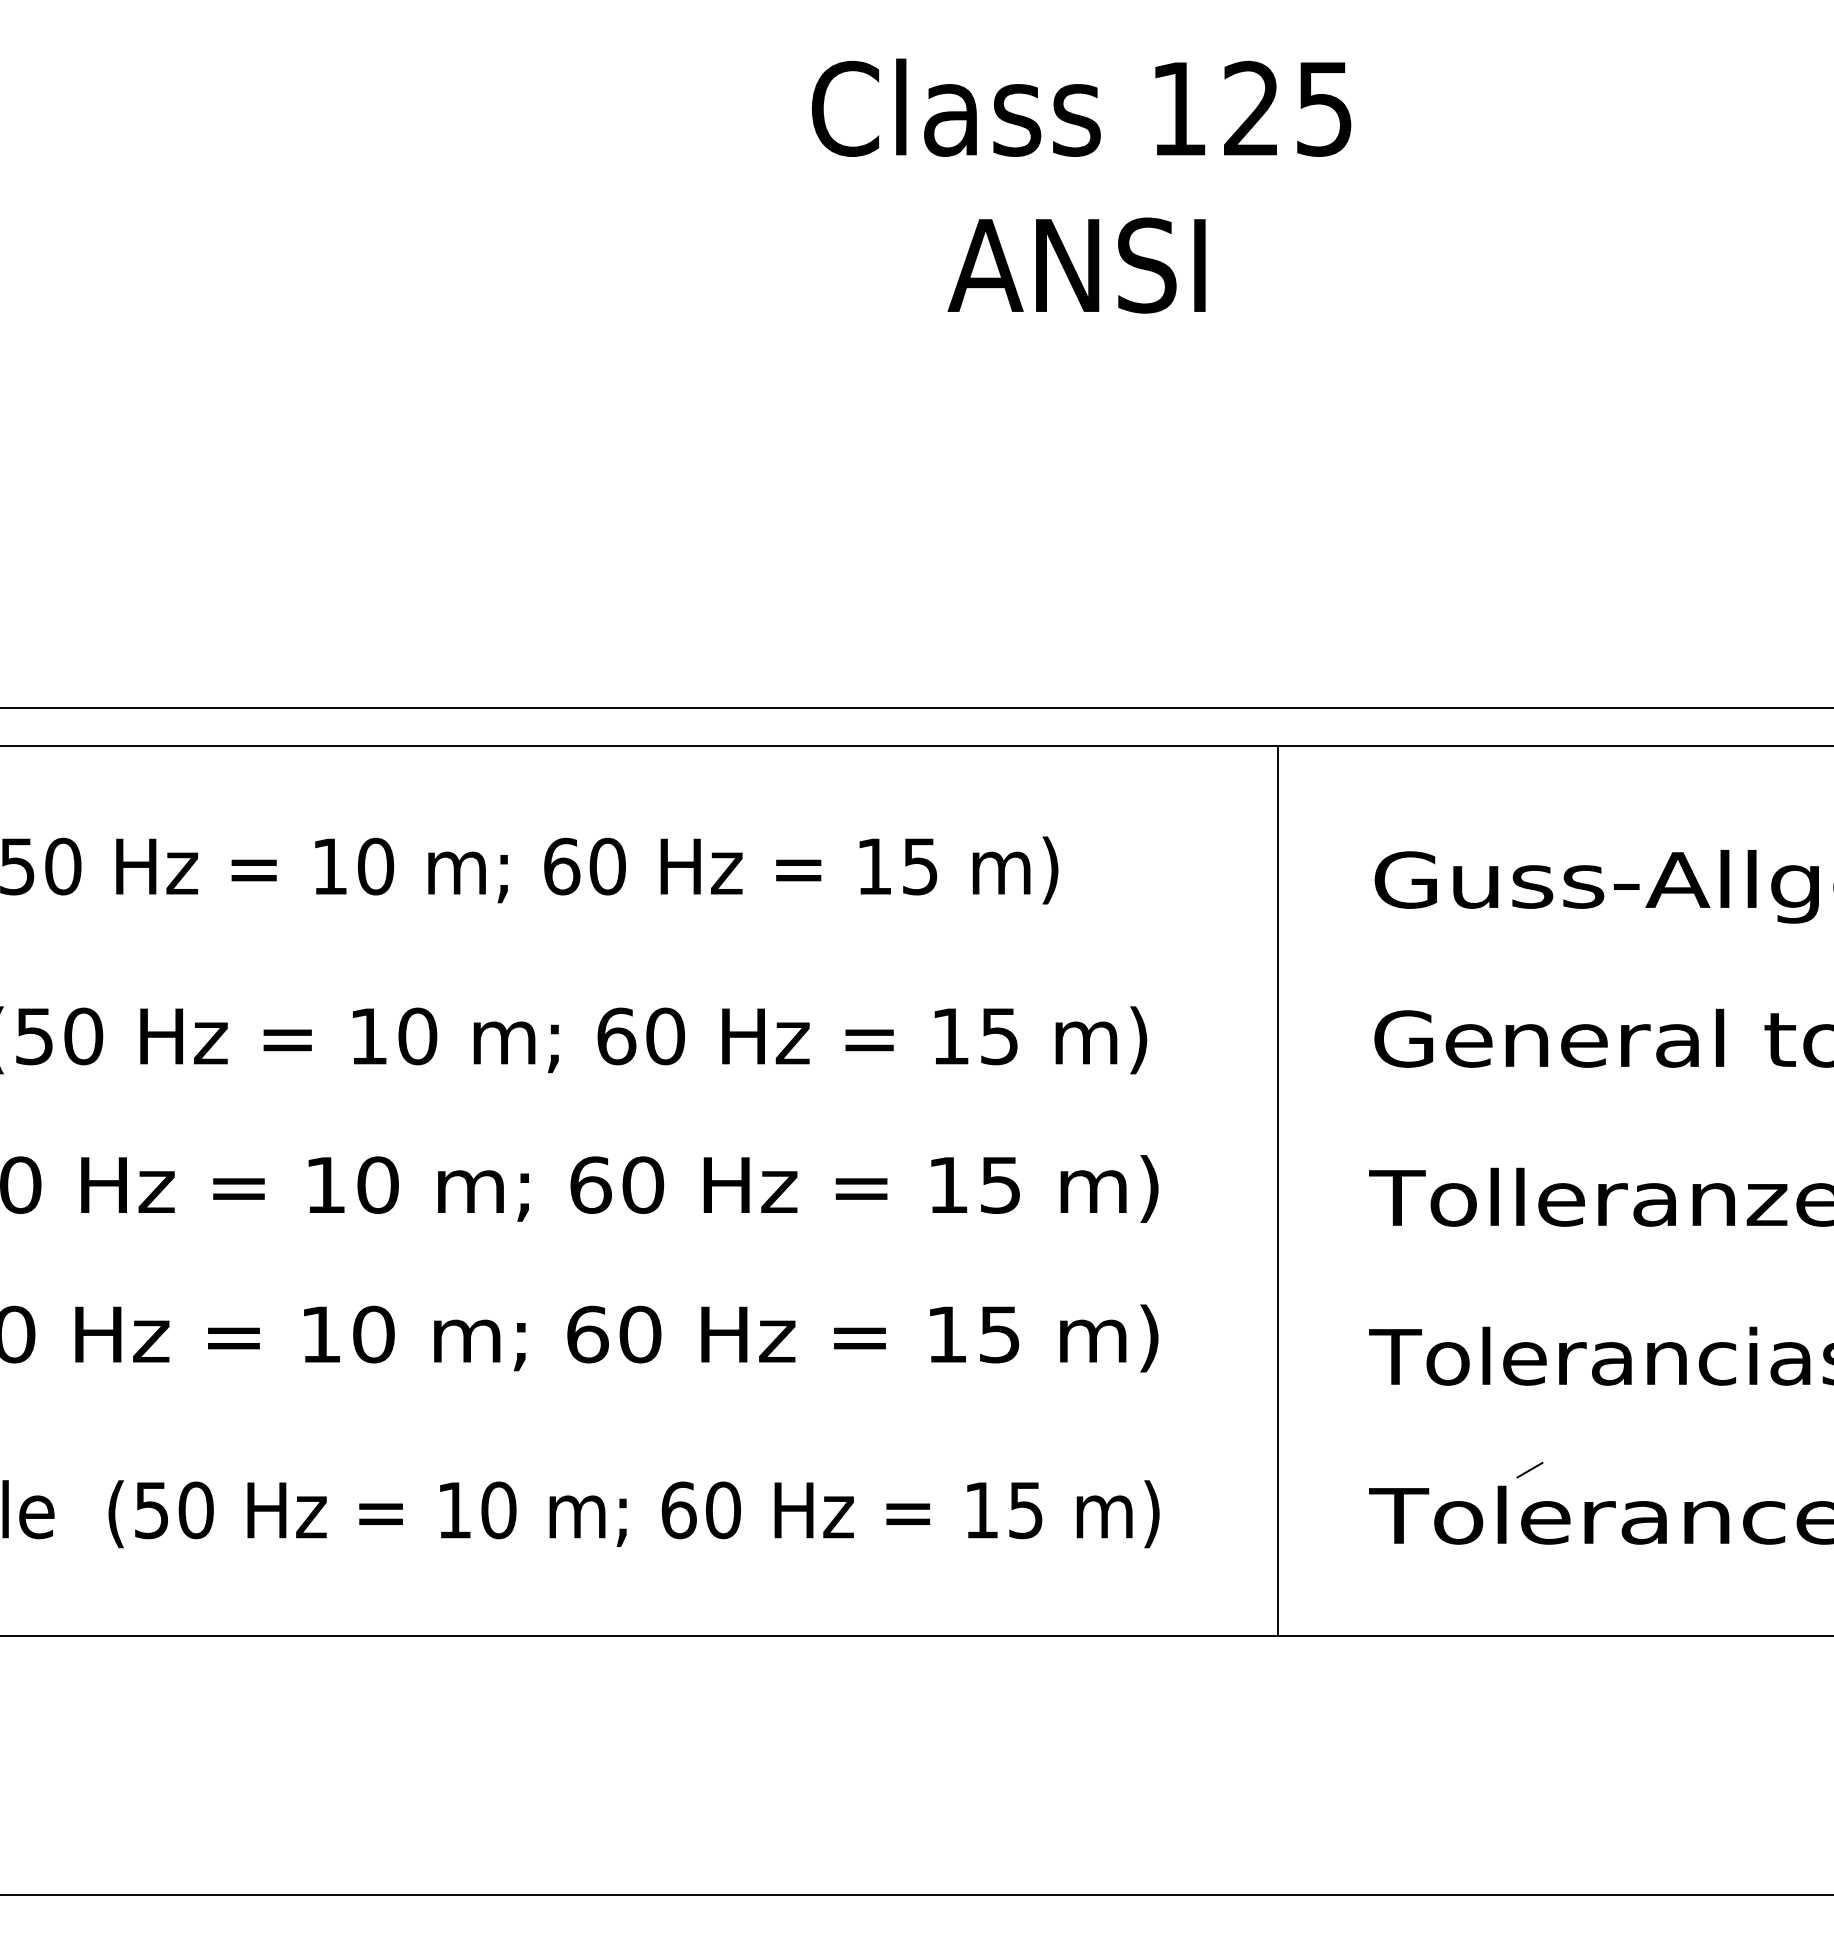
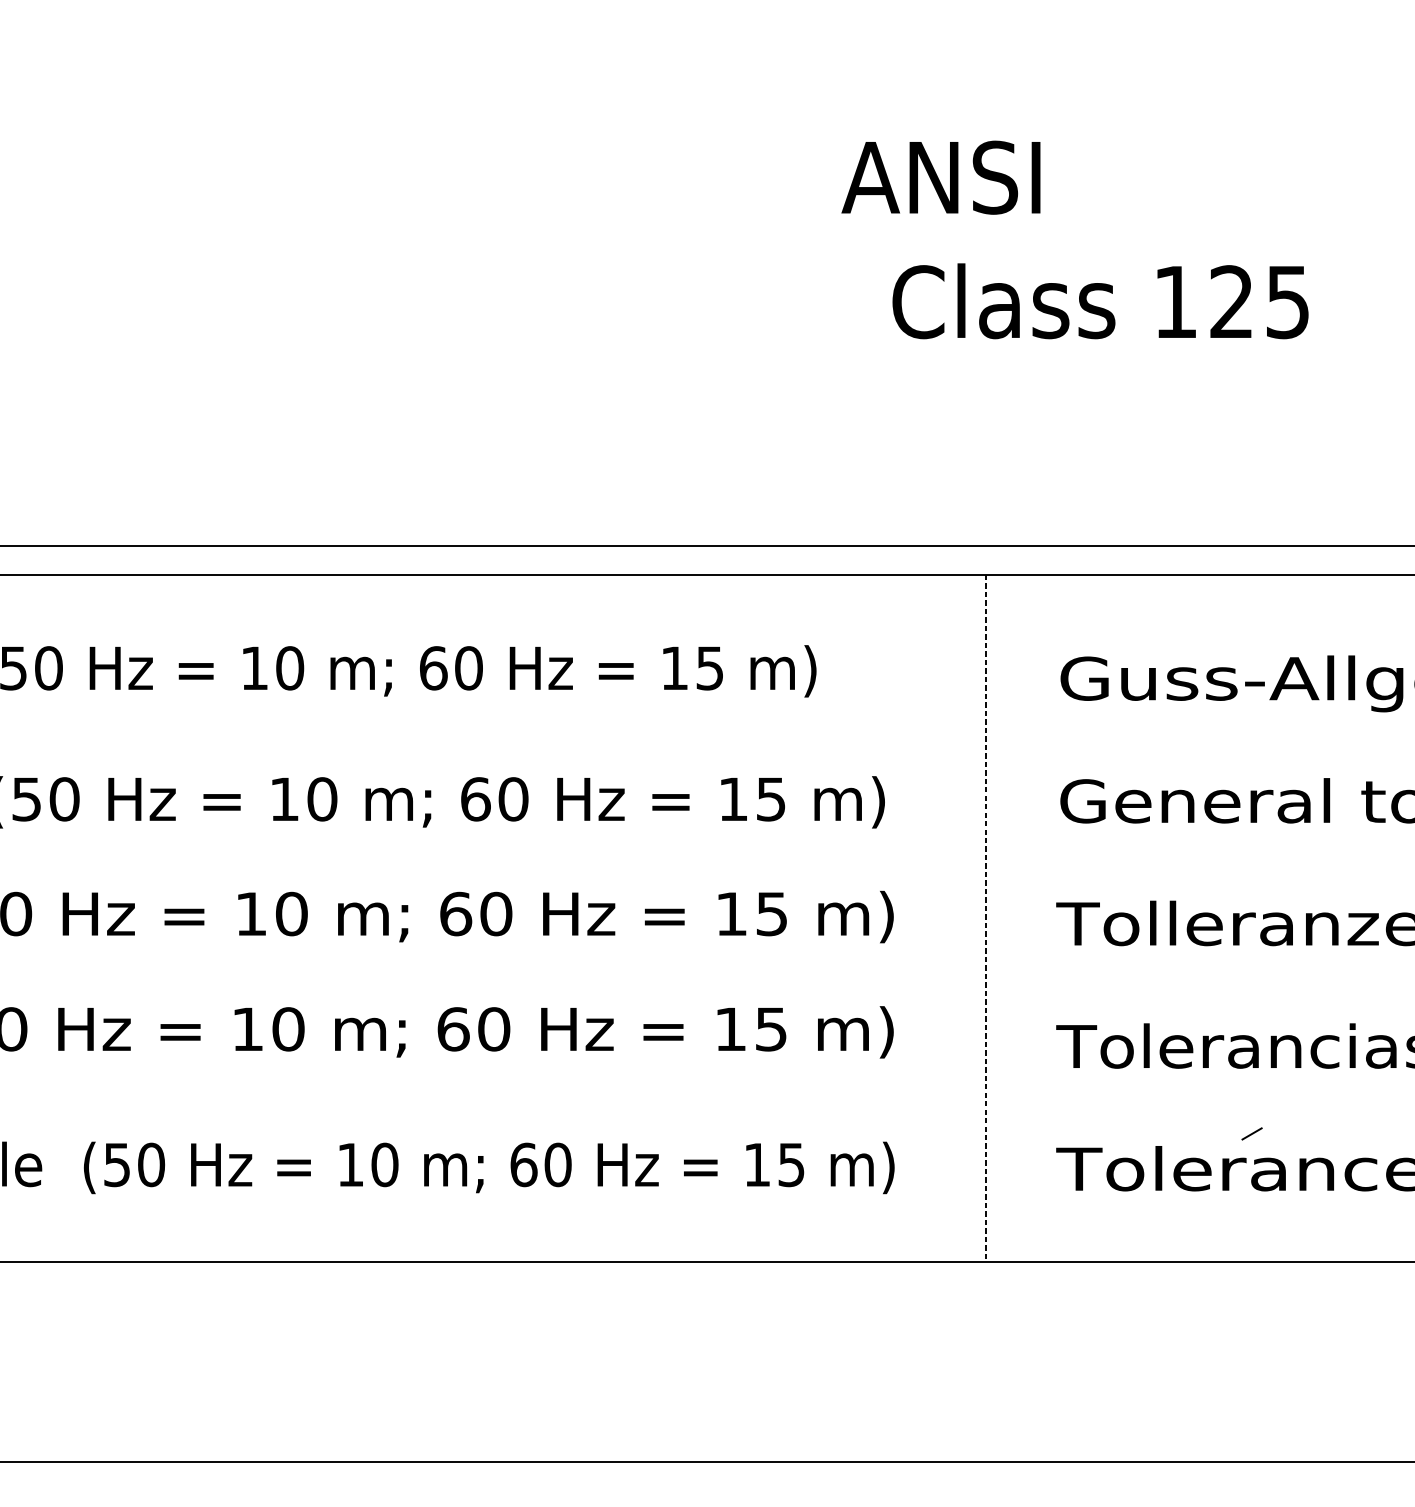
text: (1081, 107) -> (1100, 301), moved
text: (1076, 265) -> (940, 177), moved
line: (1277, 1191) -> (985, 918), solid -> dashed
line: (1529, 1469) -> (1251, 1133), moved

